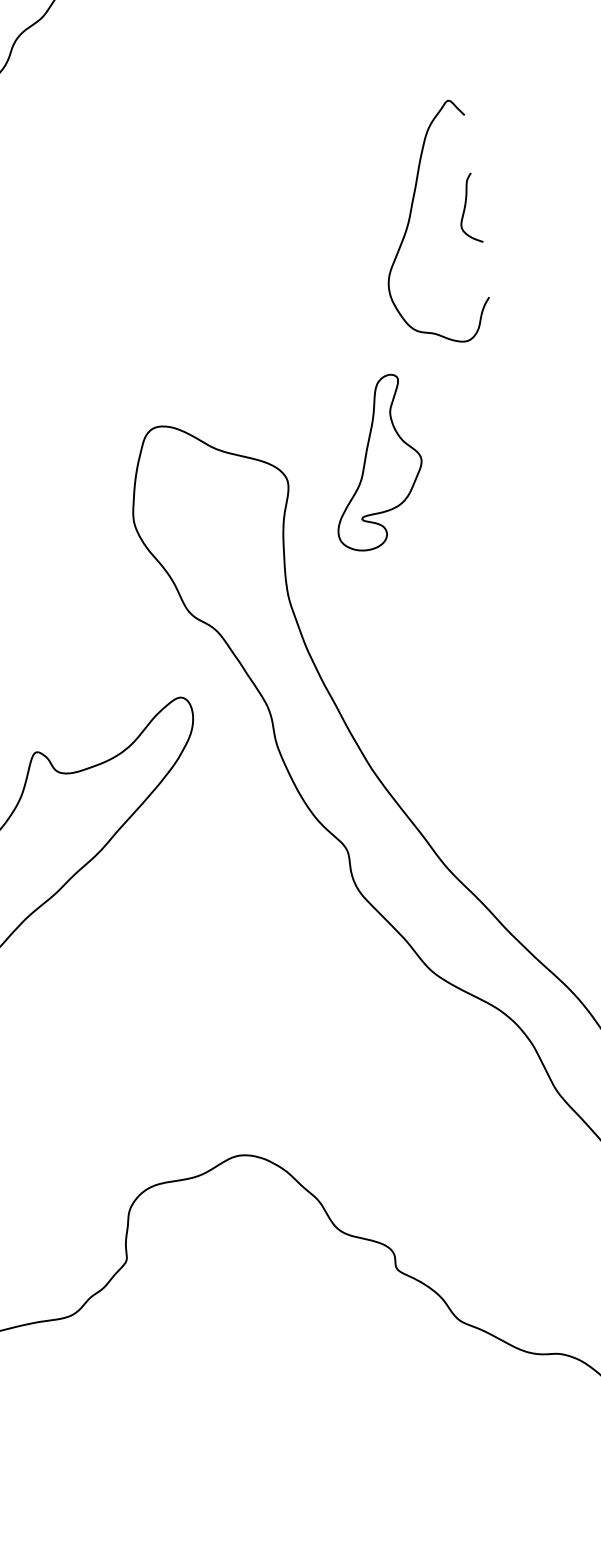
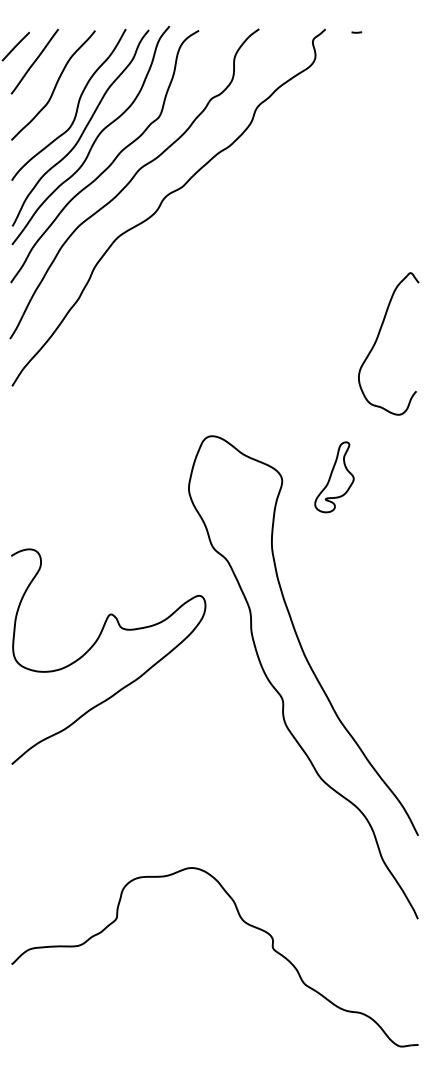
curve: (466, 208) -> (411, 337), removed
part: (374, 463) -> (334, 477), size x0.7

